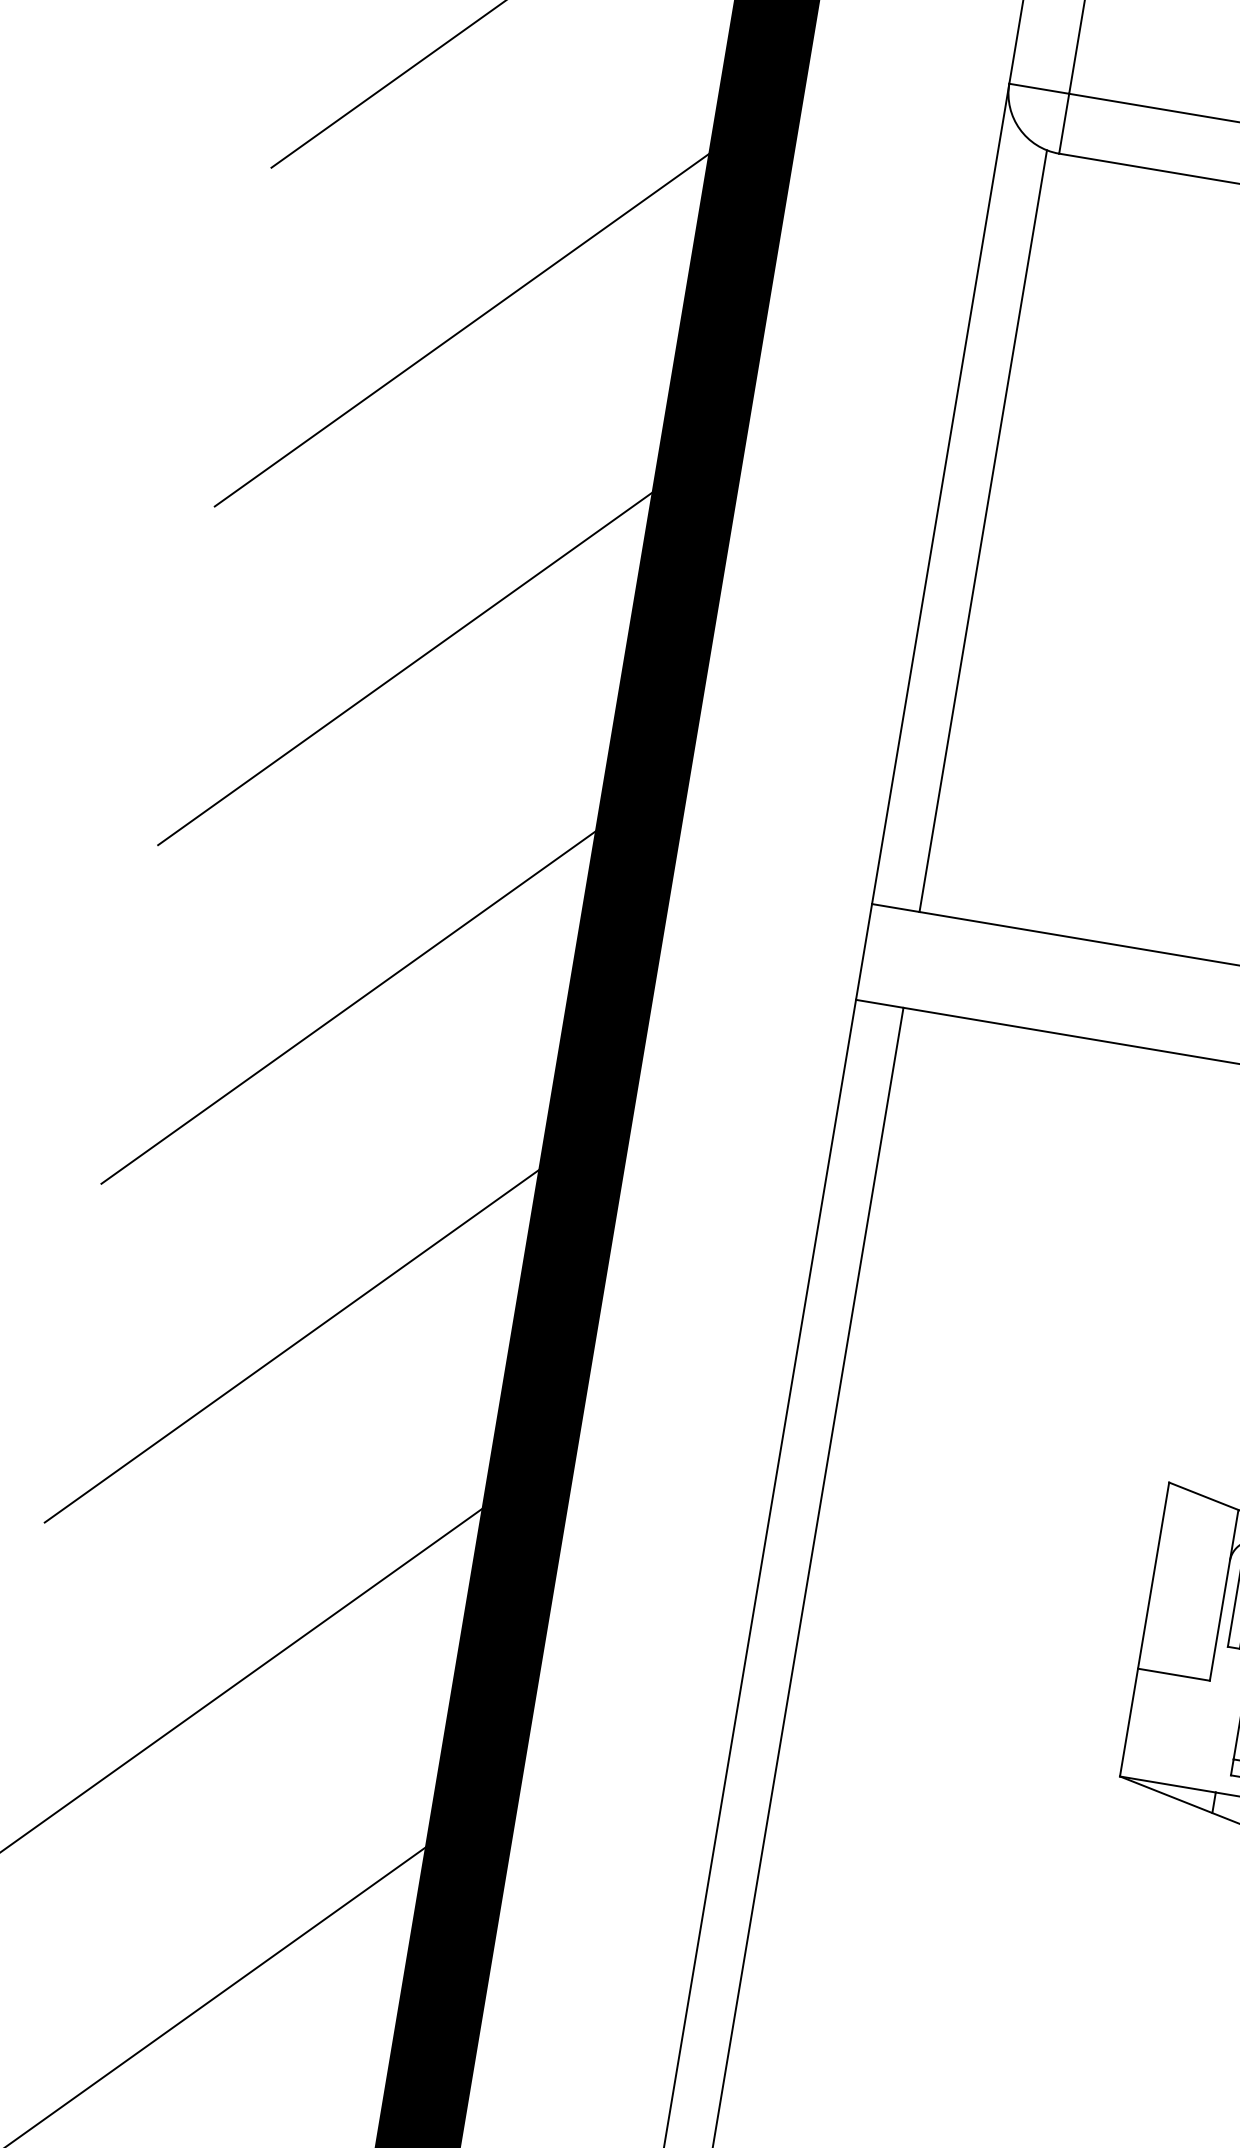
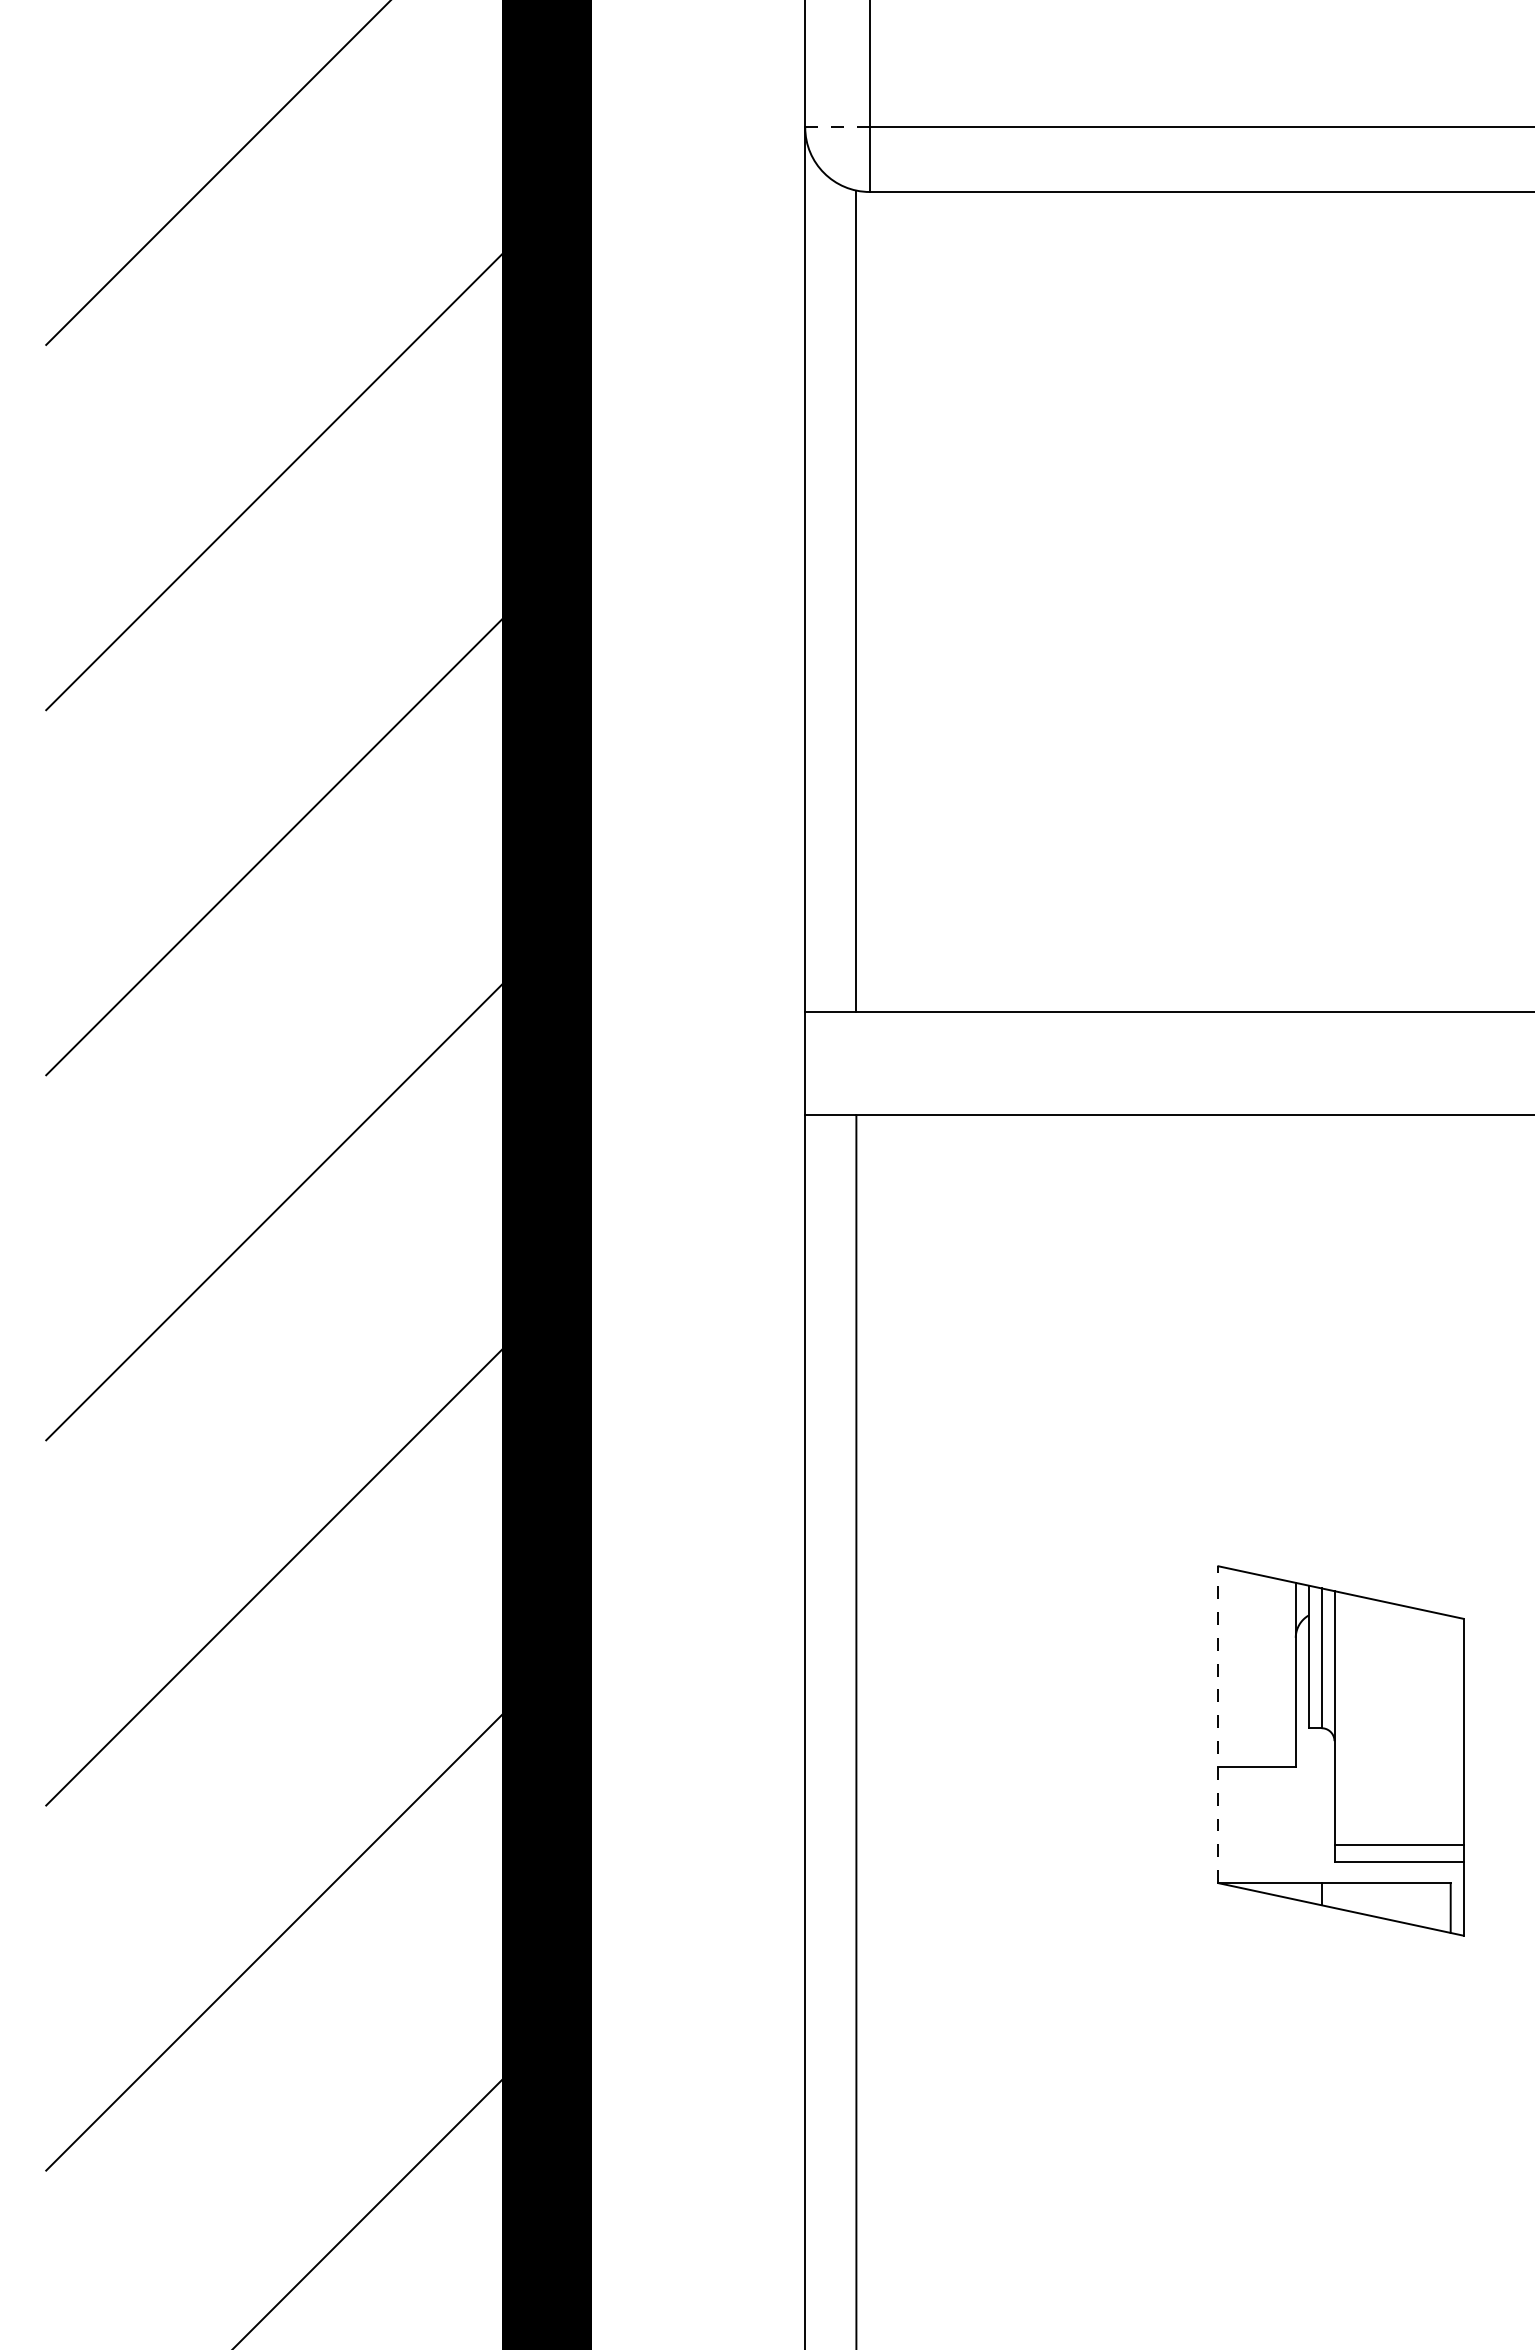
line: (1040, 89) -> (838, 127), solid -> dashed
line: (1144, 1629) -> (1218, 1724), solid -> dashed

